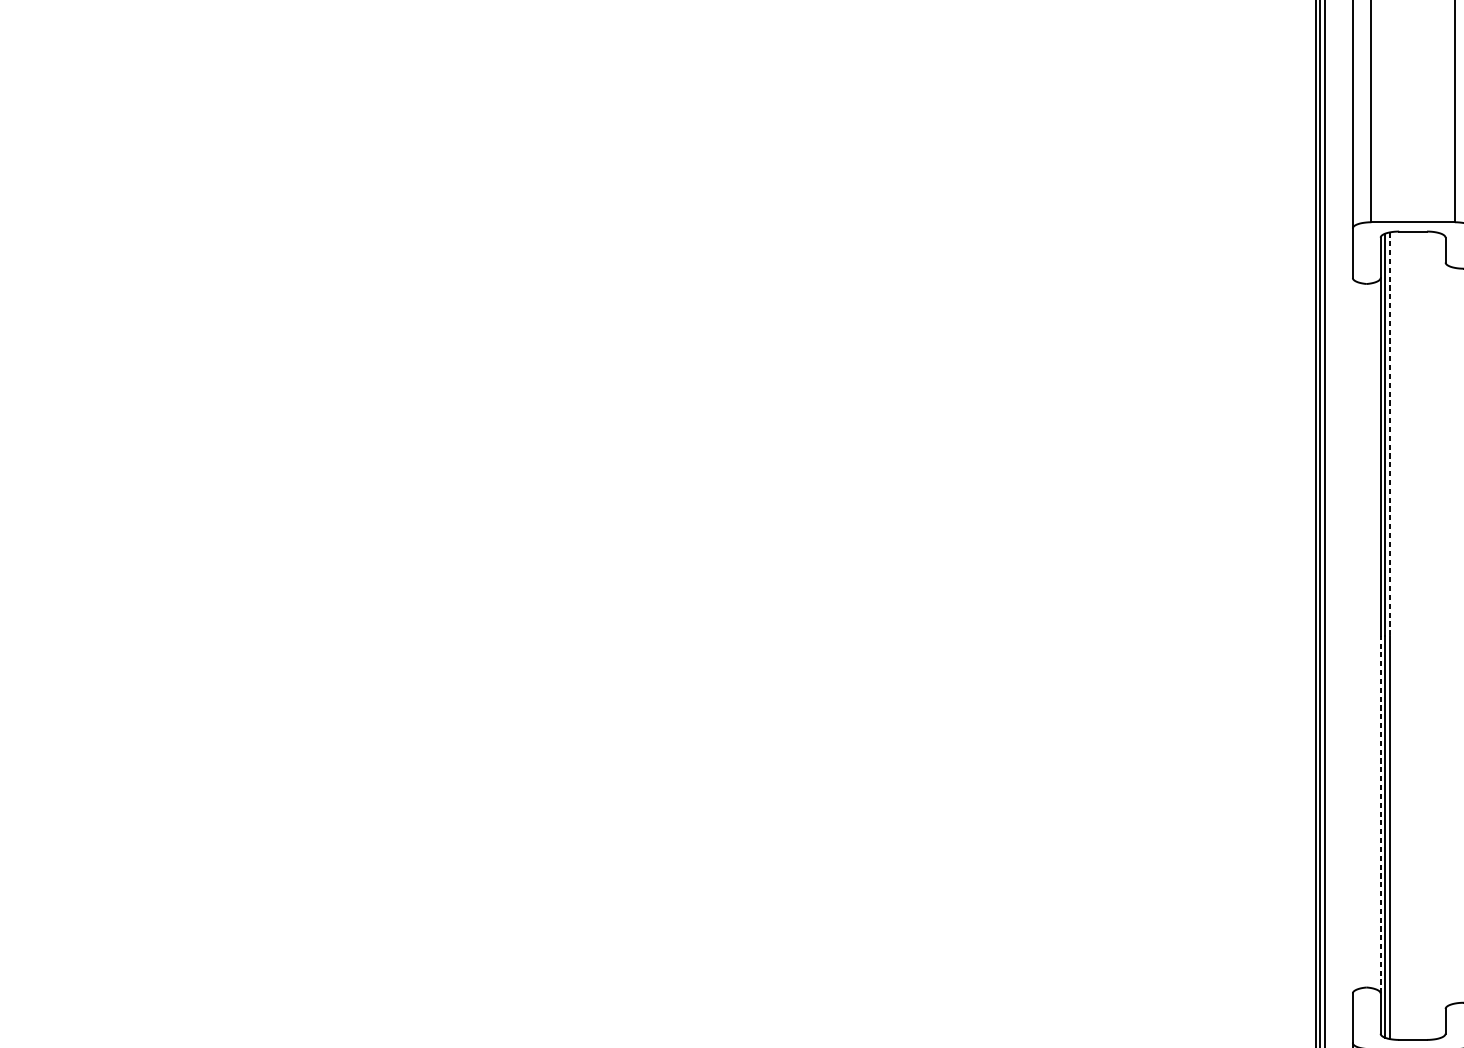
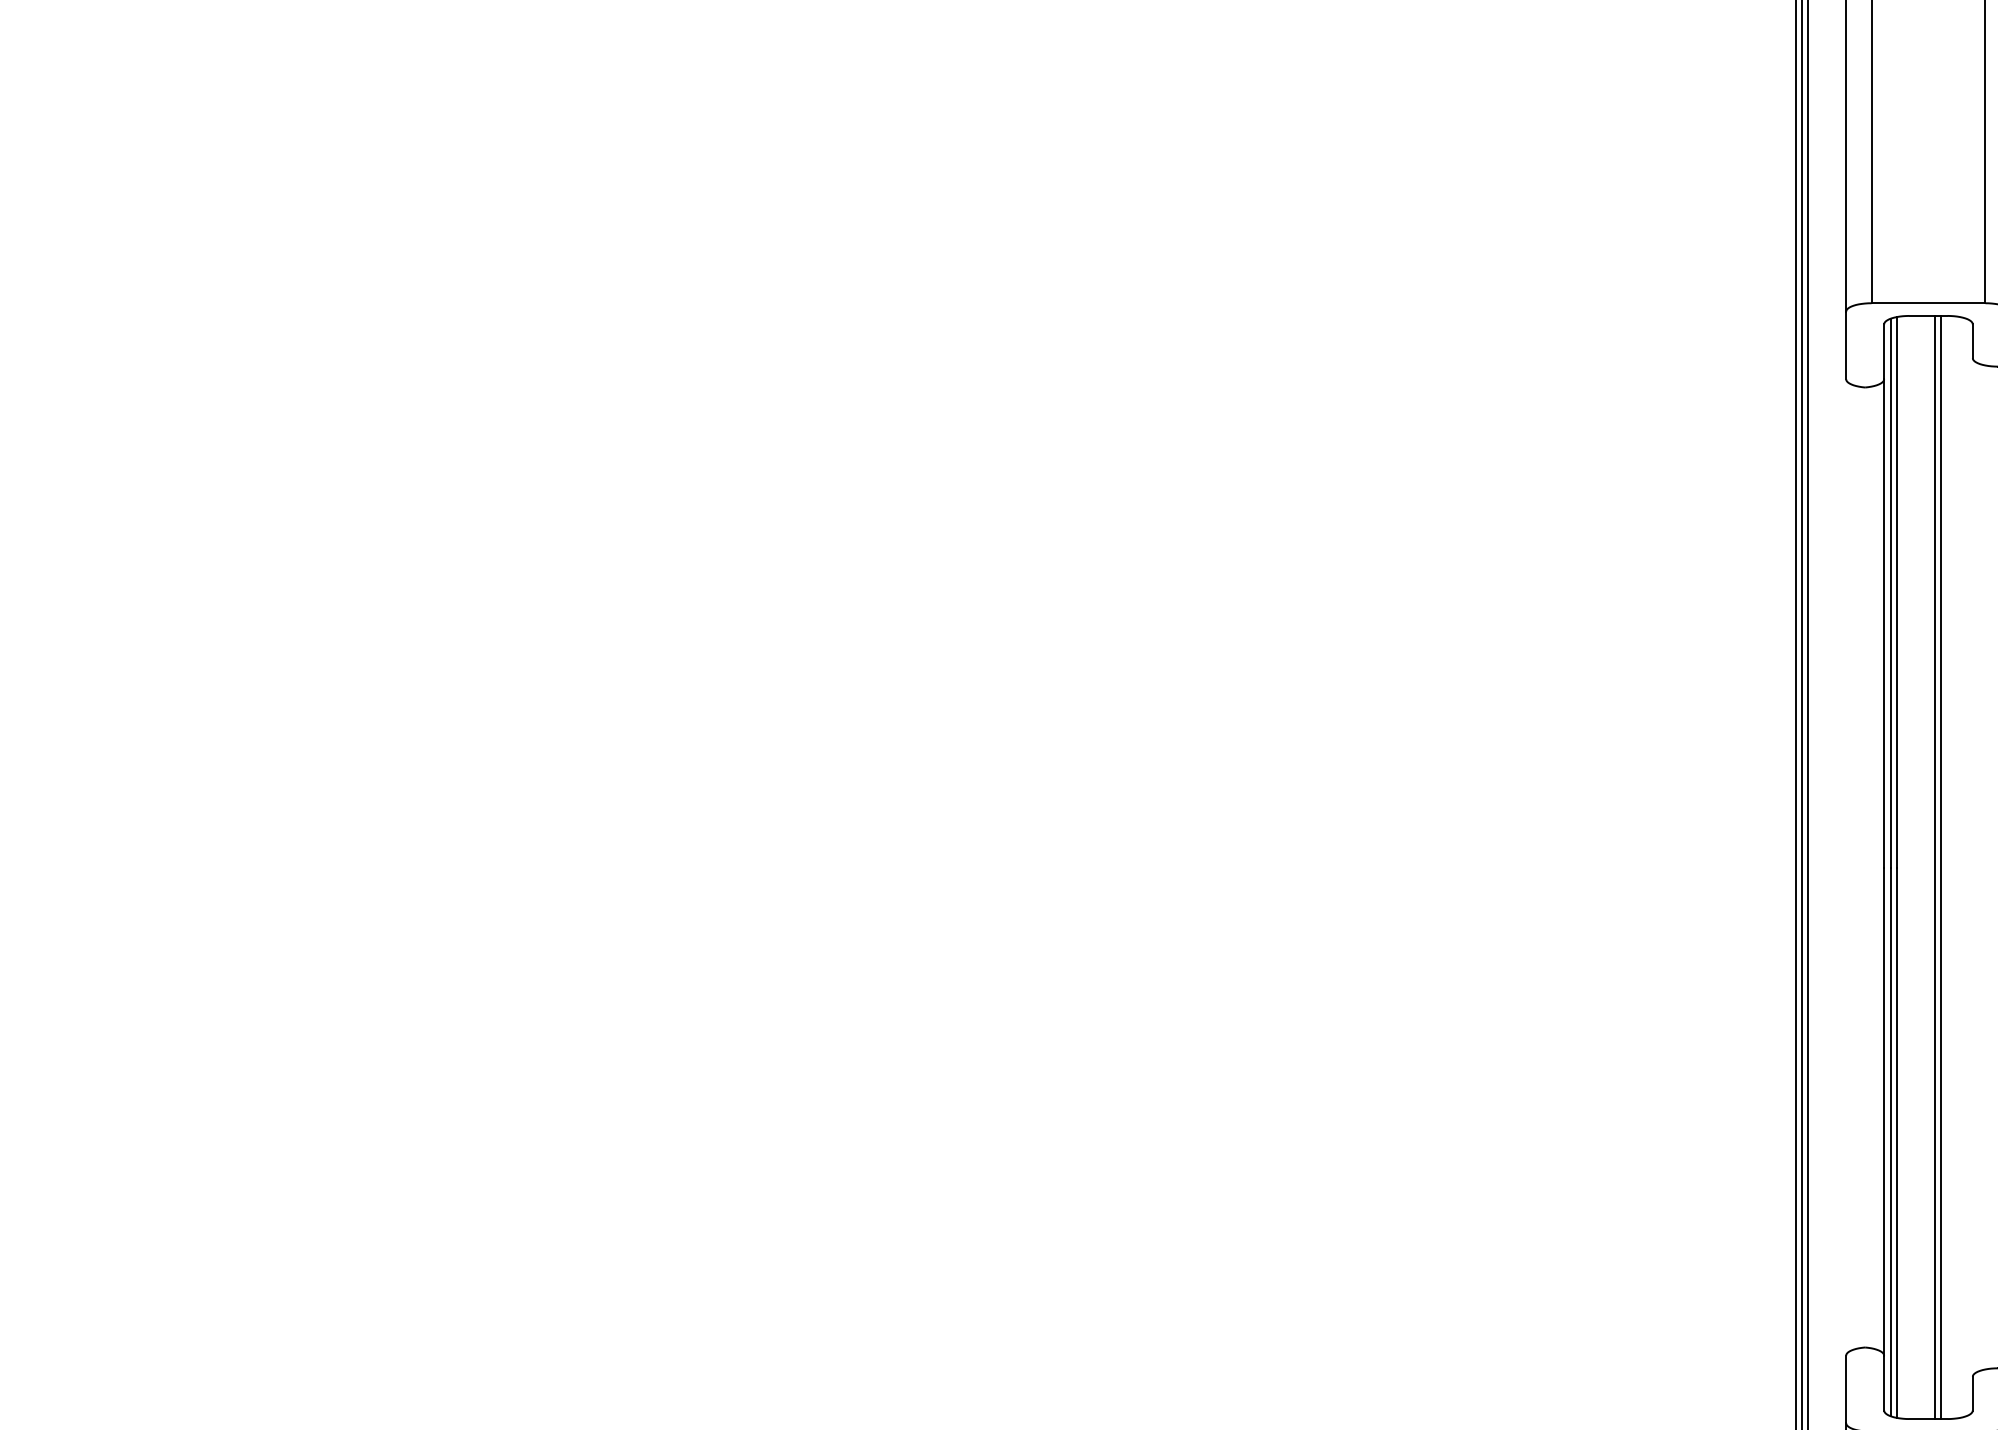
line: (1389, 434) -> (1896, 592), dashed -> solid
line: (1417, 635) -> (1934, 867), added
line: (1422, 635) -> (1941, 867), added
line: (1380, 814) -> (1884, 1111), dashed -> solid

